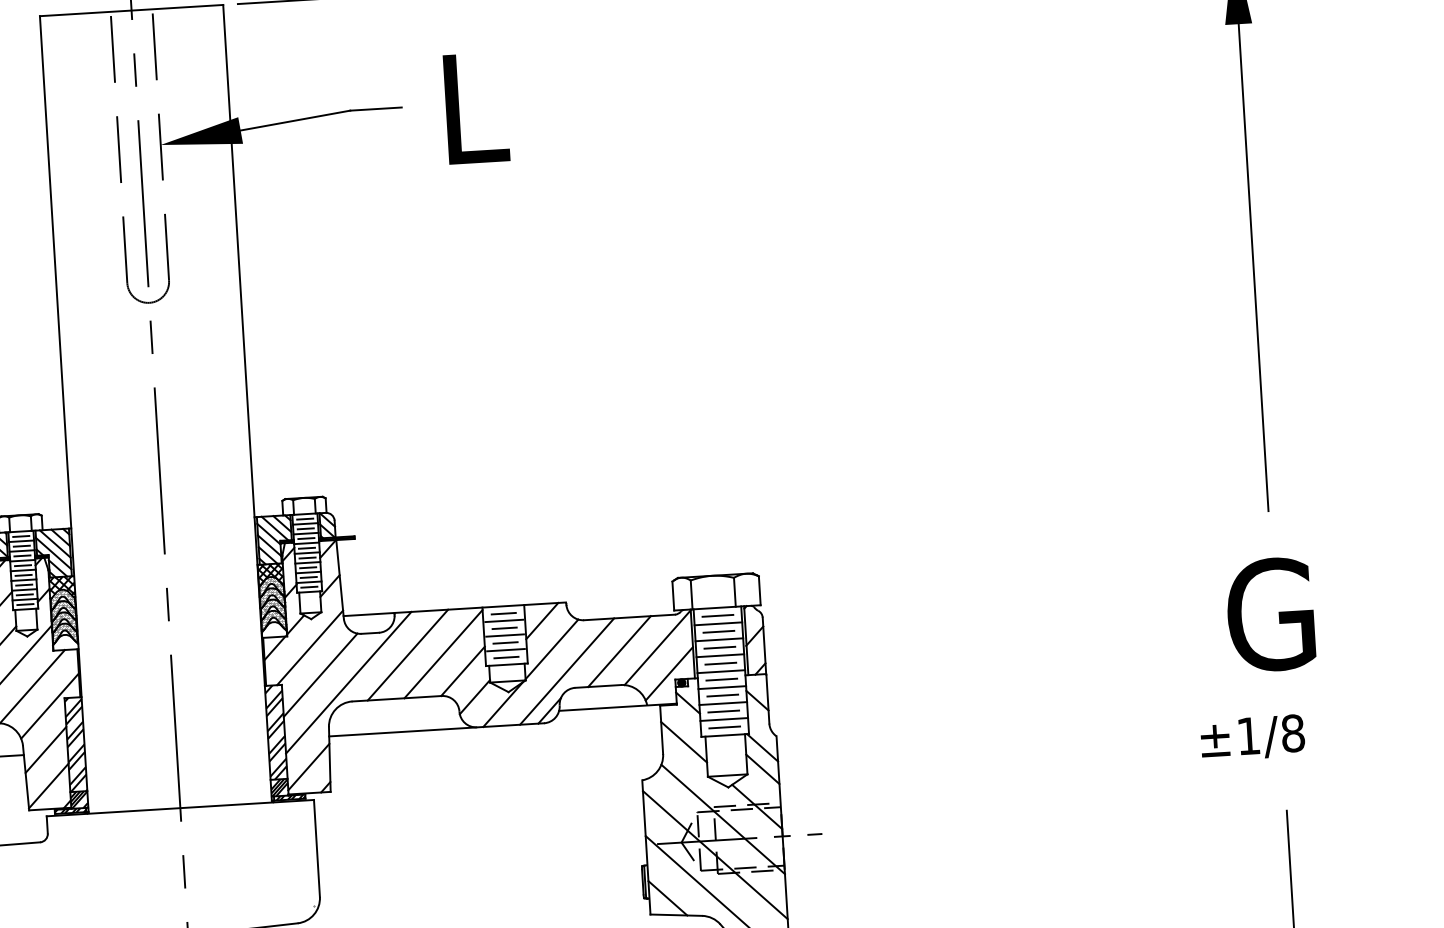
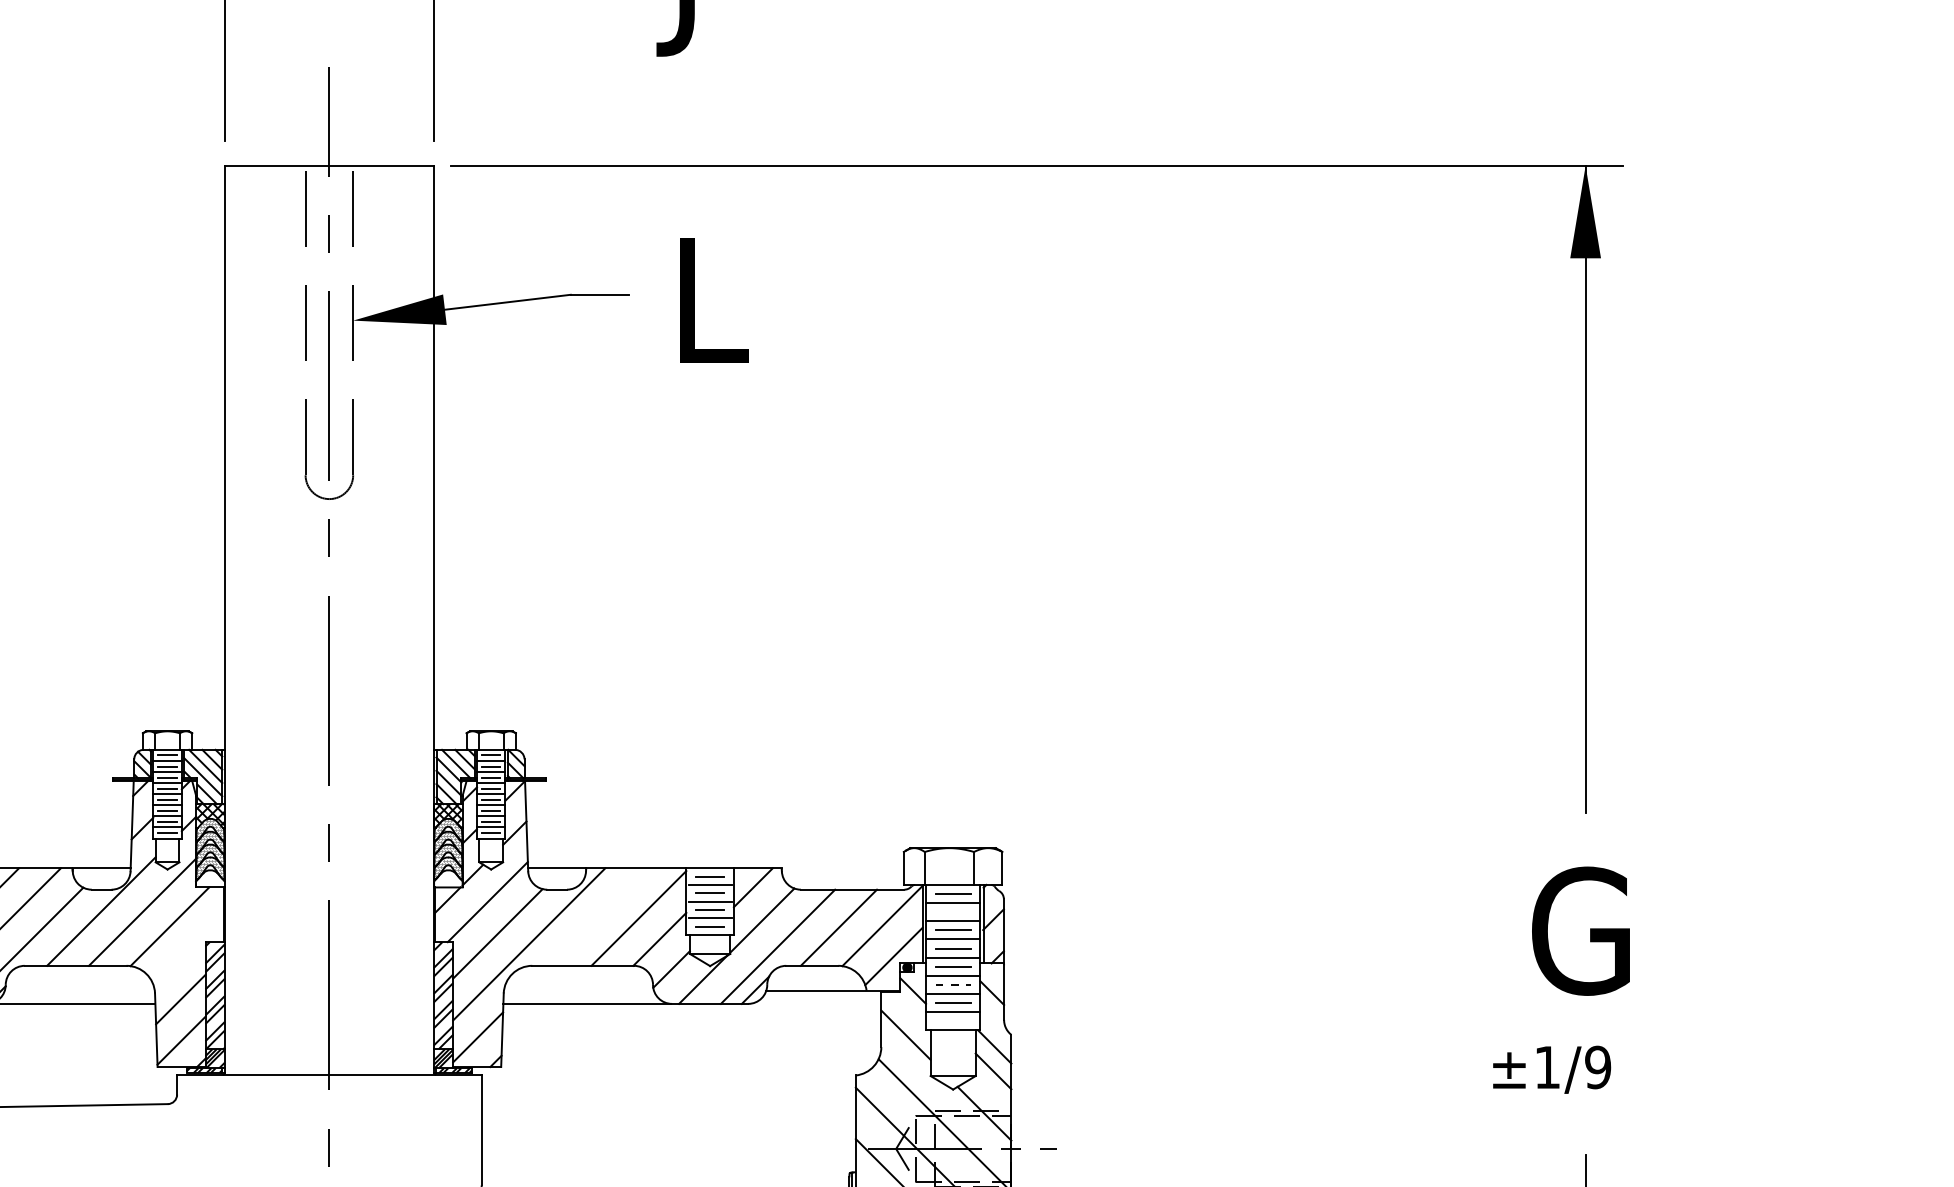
line: (719, 631) -> (953, 911), removed
line: (407, 654) -> (598, 916), removed
line: (723, 695) -> (953, 984), solid -> dashed
line: (50, 706) -> (188, 950), removed
line: (725, 726) -> (953, 1020), removed
text: (1293, 733) -> (1598, 1067), ±1/8 -> ±1/9

